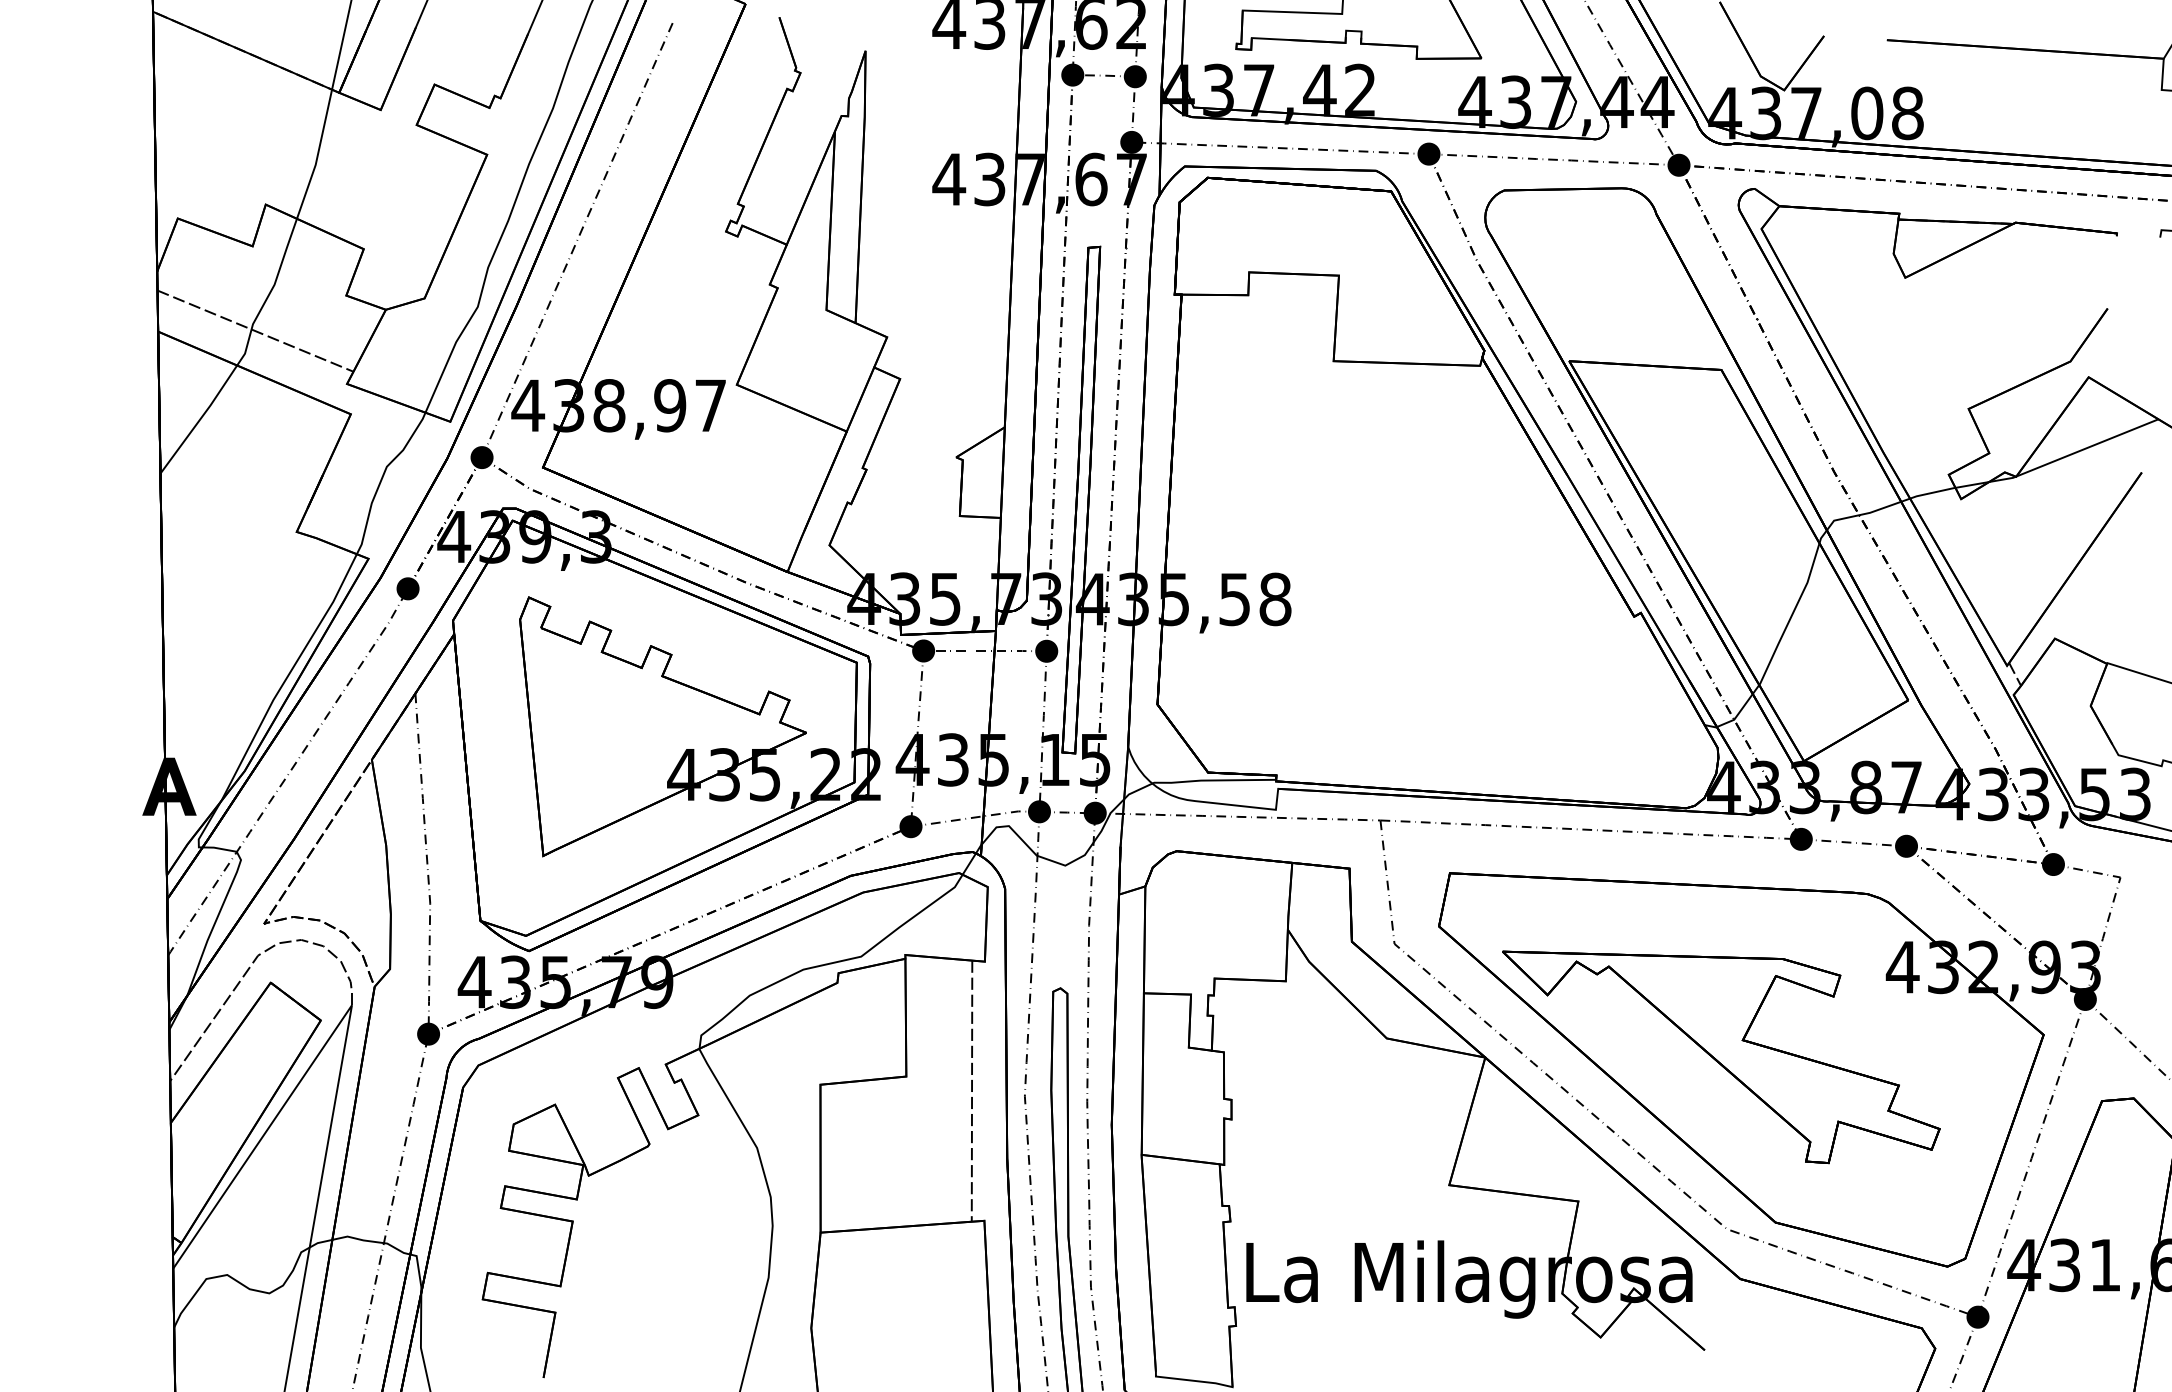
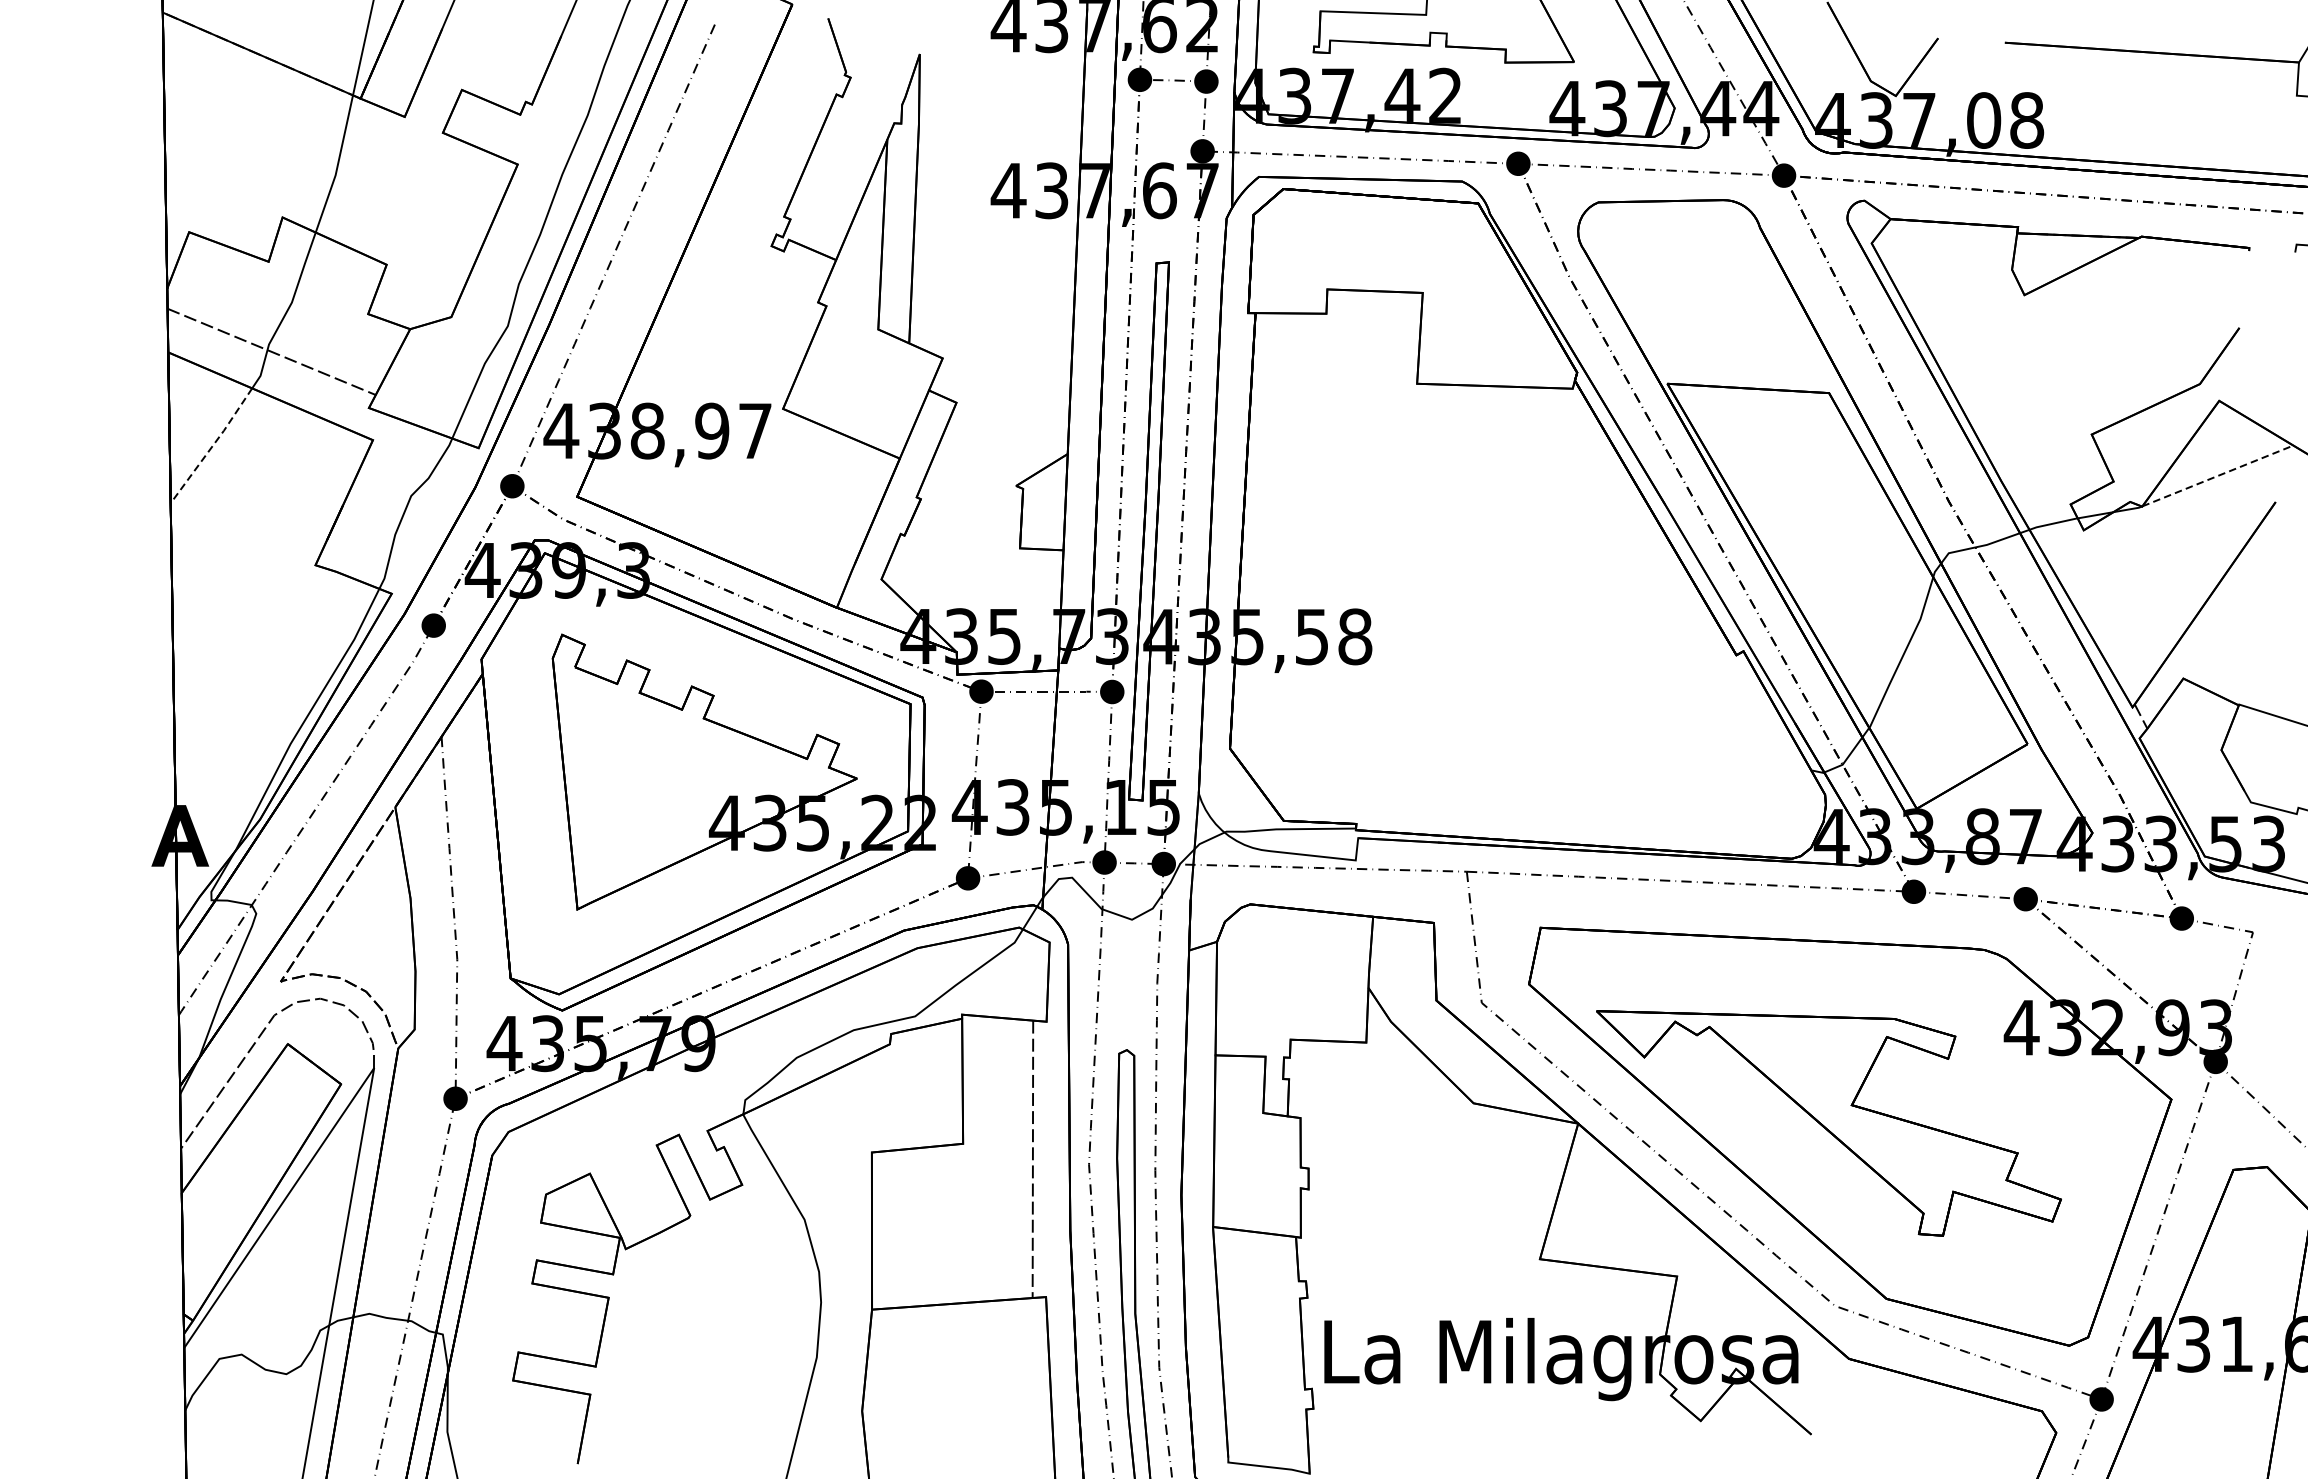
line: (199, 419) -> (212, 445), solid -> dashed
line: (2087, 447) -> (2217, 475), solid -> dashed

